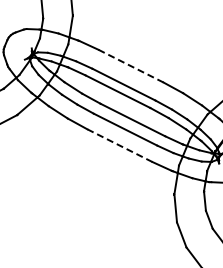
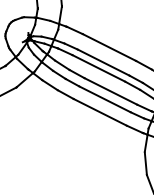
line: (131, 66) -> (109, 47), dashed -> solid
line: (119, 145) -> (99, 112), dashed -> solid

